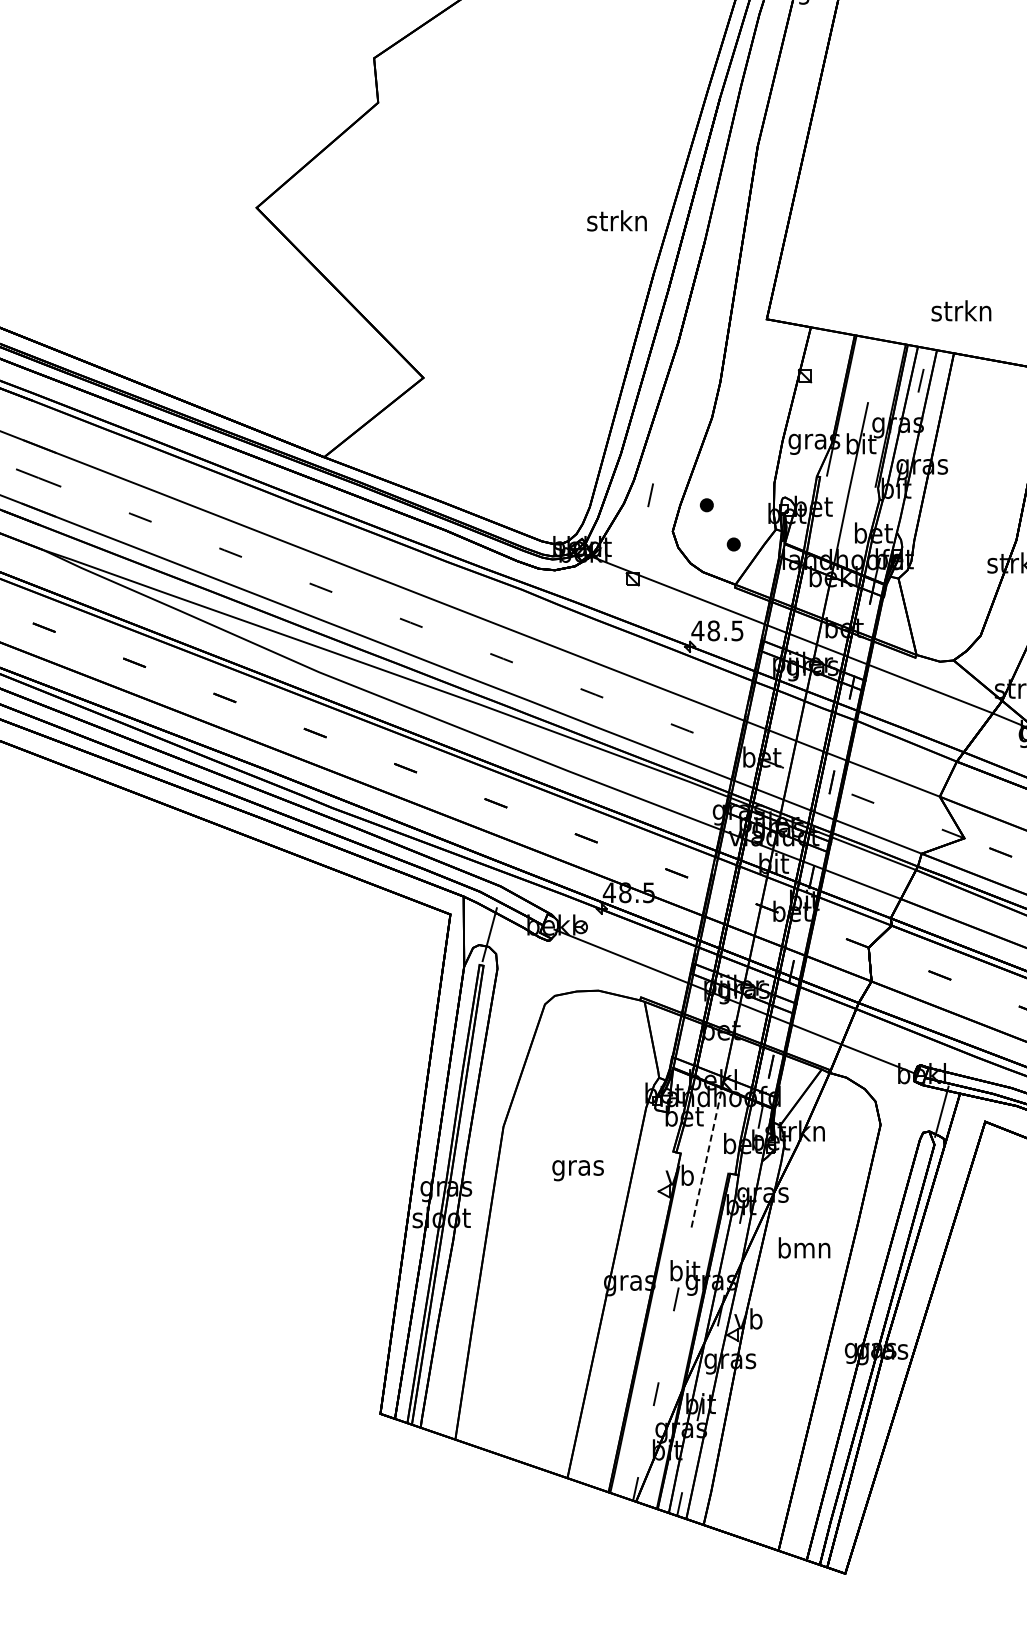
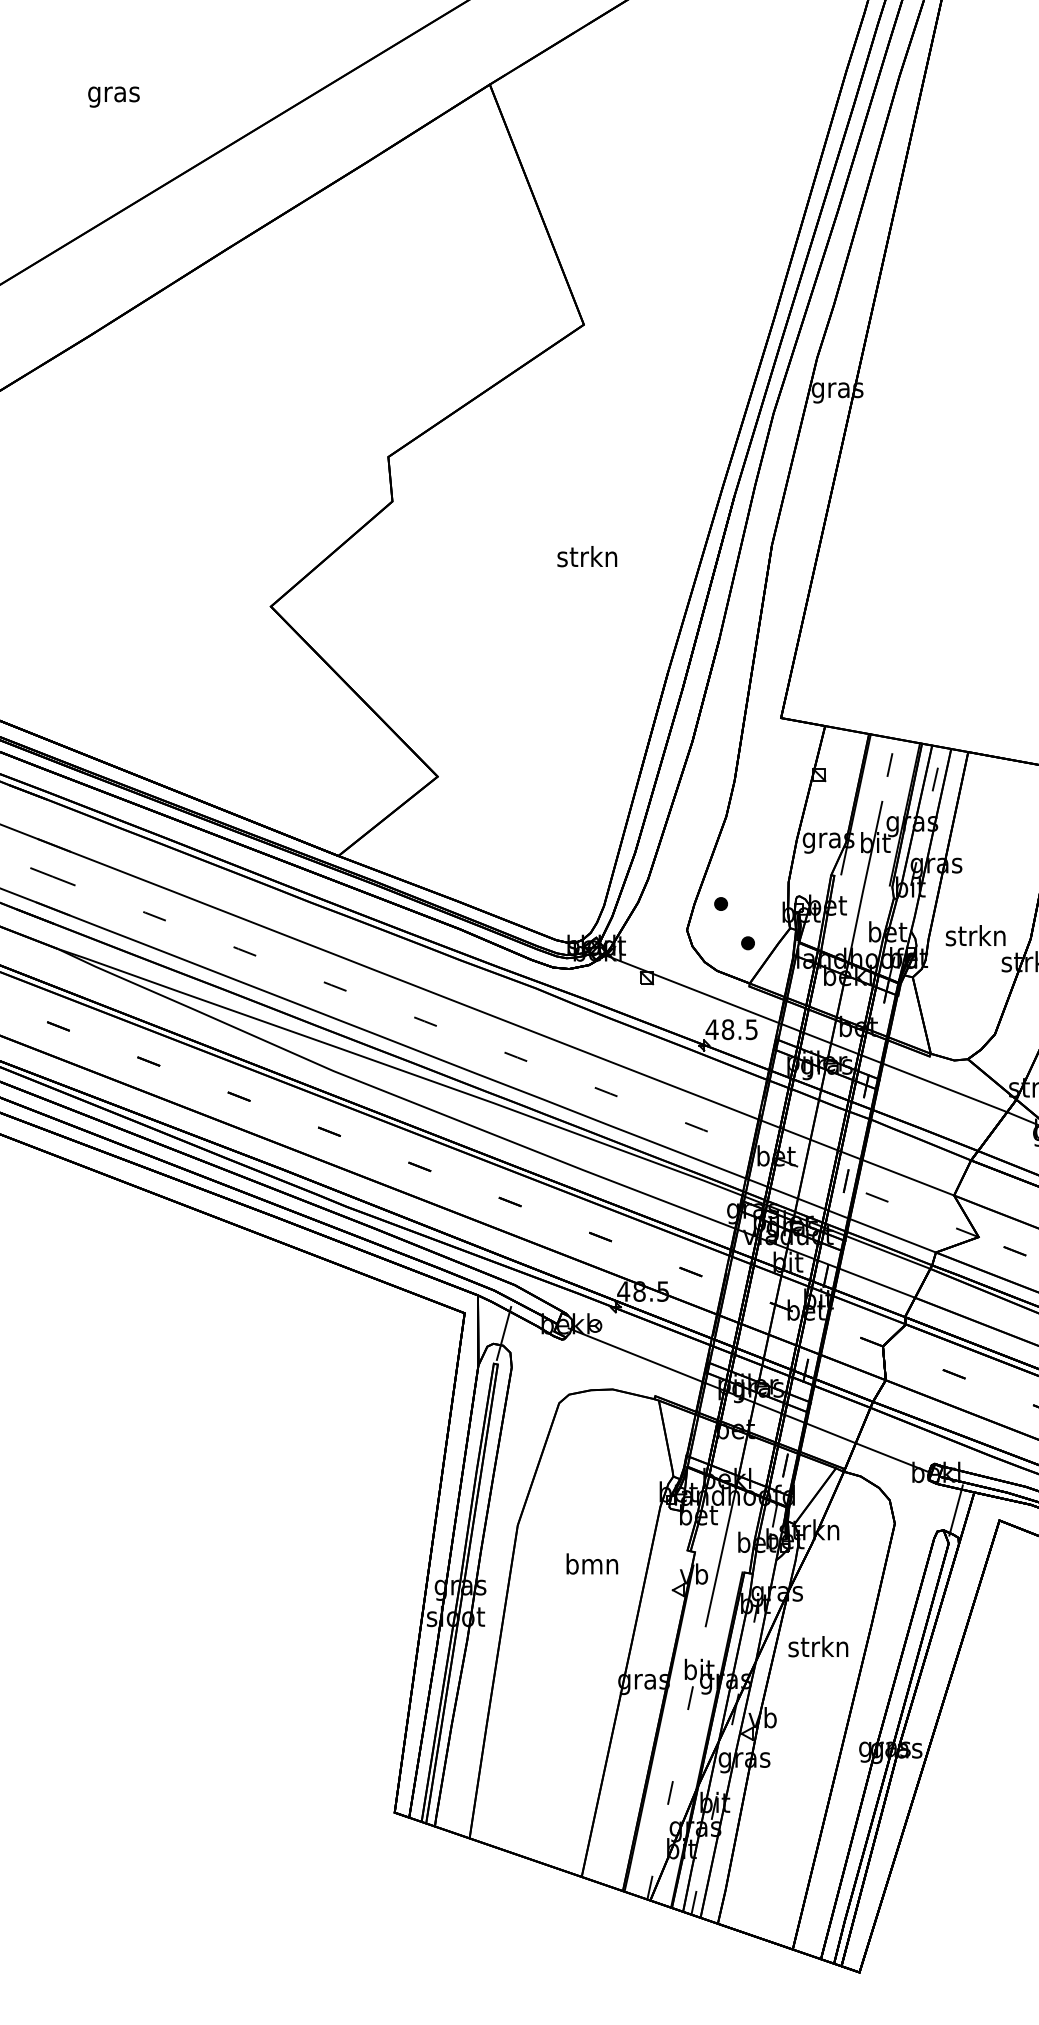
text: (617, 220) -> (587, 556), moved
text: (961, 310) -> (975, 935), moved
line: (650, 494) -> (889, 764), moved
line: (707, 1157) -> (721, 1556), dashed -> solid
text: (578, 1167) -> (592, 1566), gras -> bmn
text: (804, 1247) -> (818, 1646), bmn -> strkn

